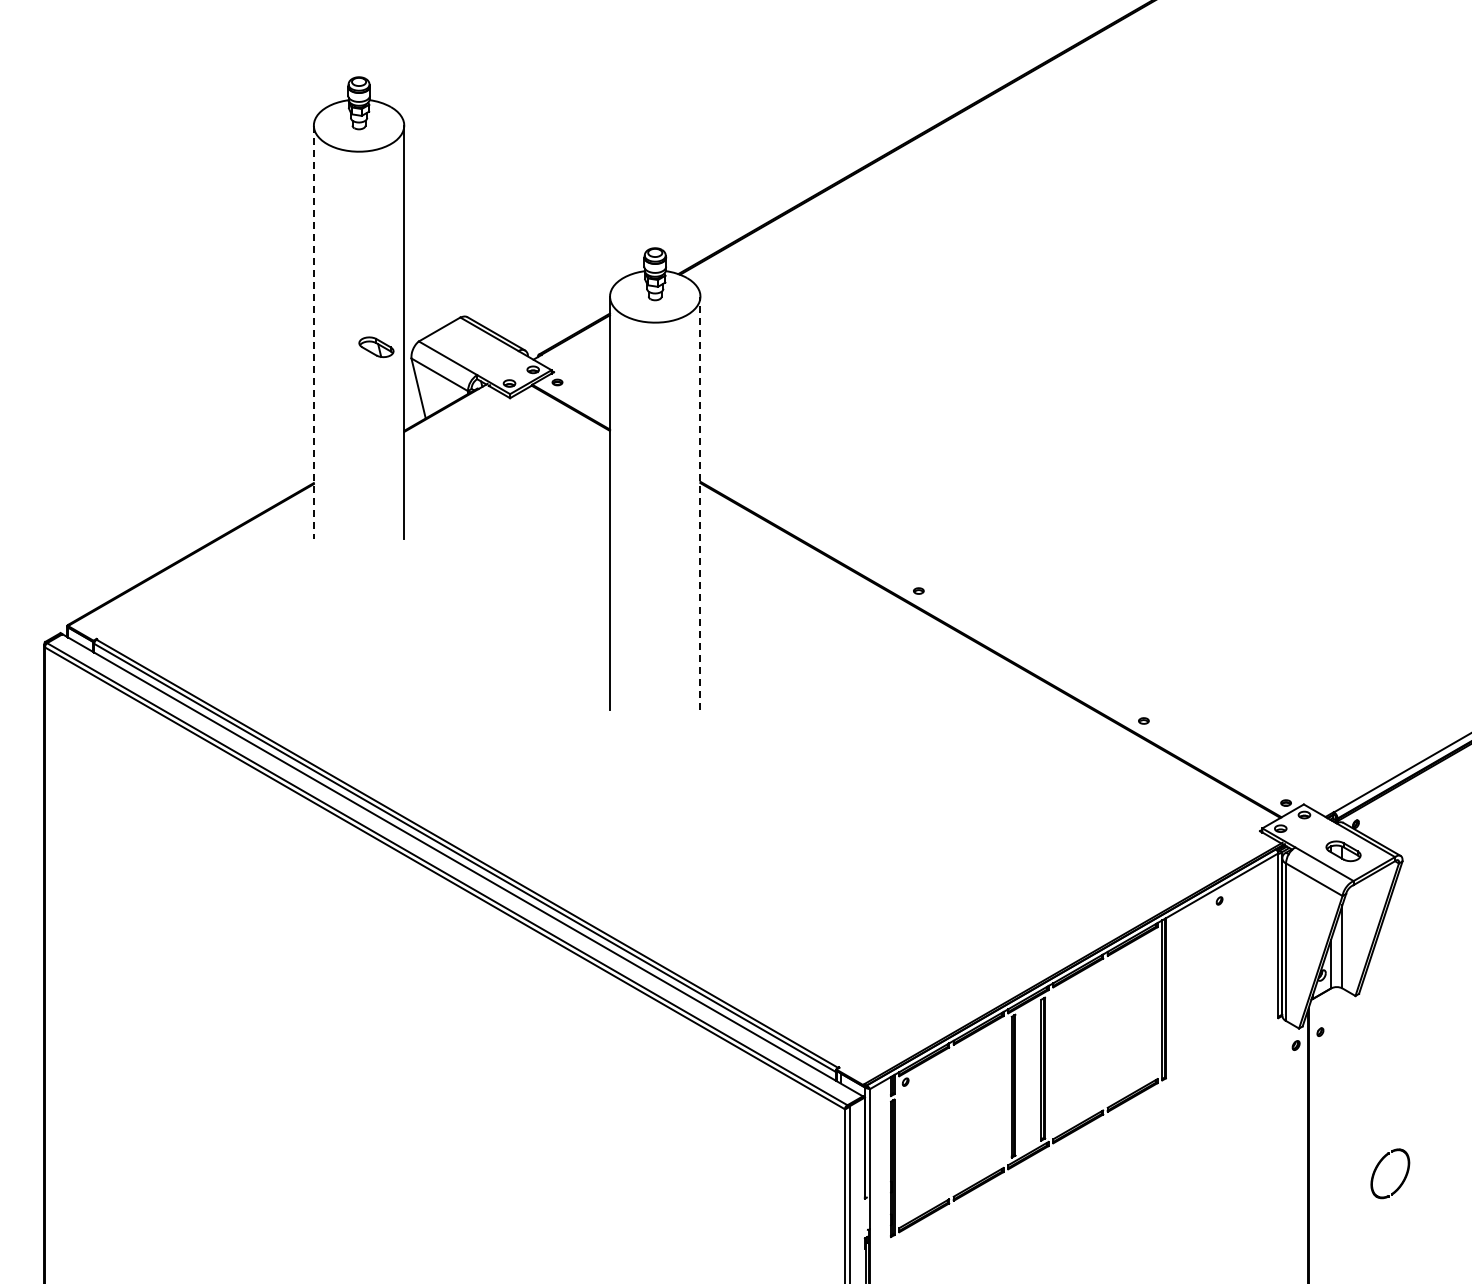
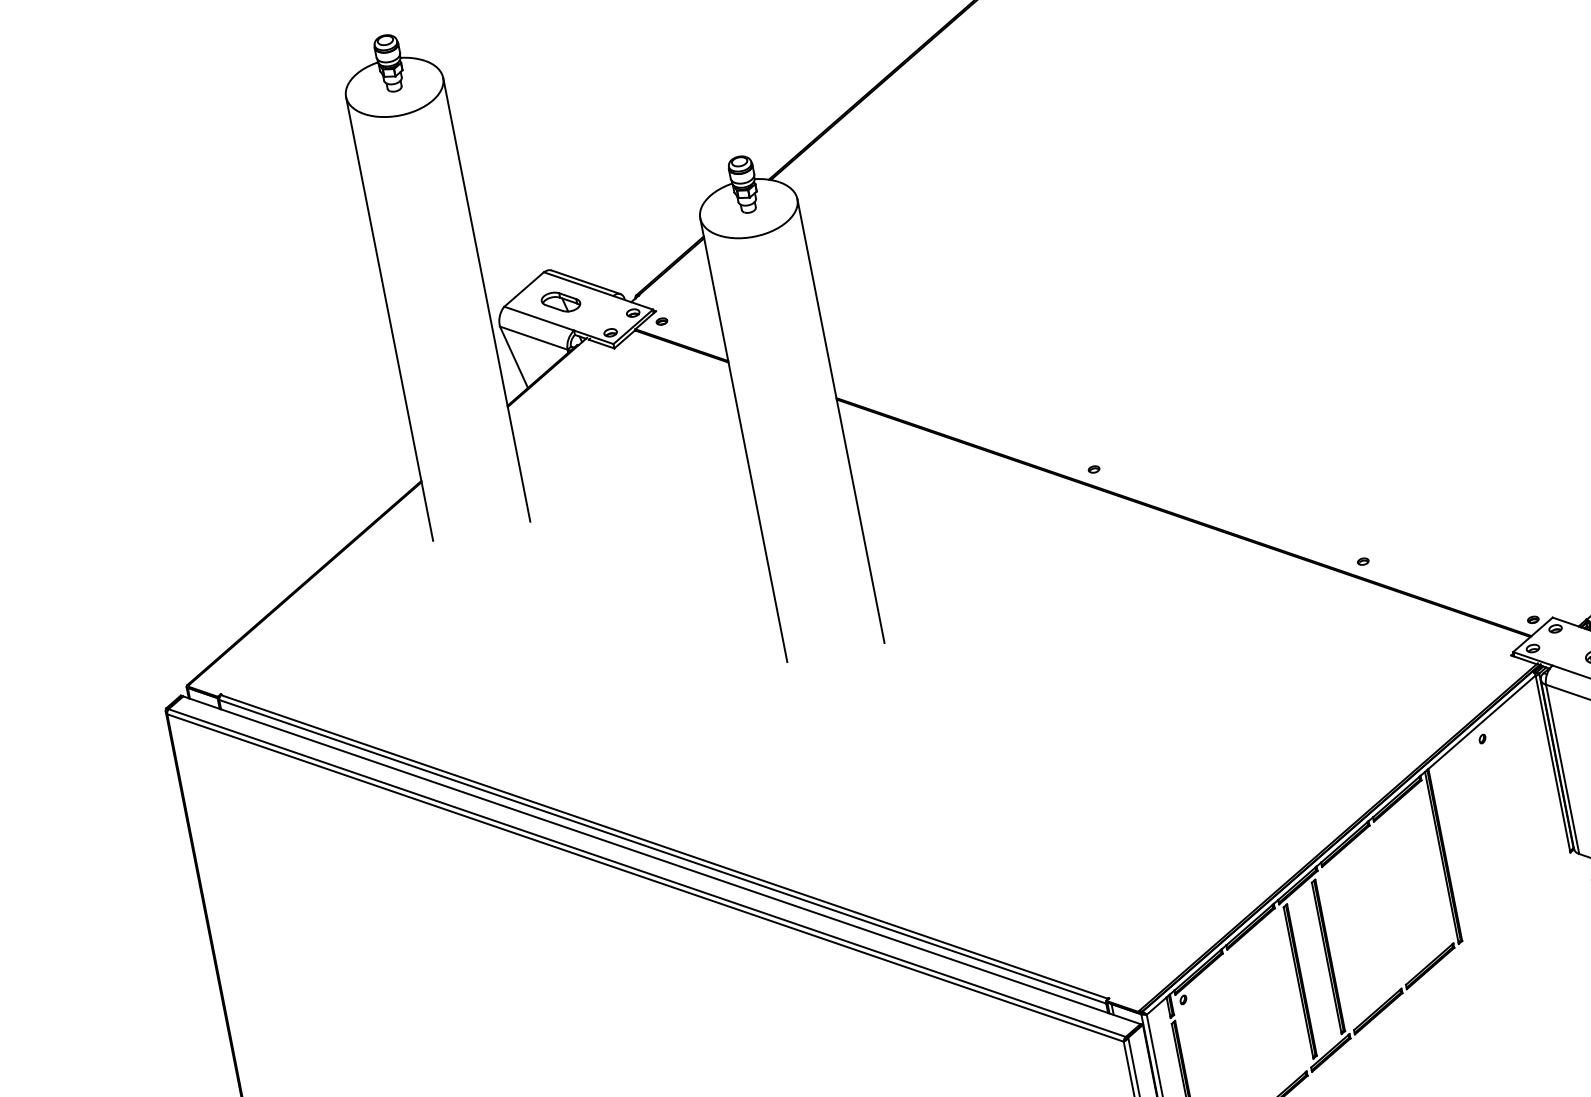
line: (313, 332) -> (389, 319), dashed -> solid
part: (376, 347) -> (561, 302), moved
line: (700, 503) -> (841, 421), dashed -> solid

